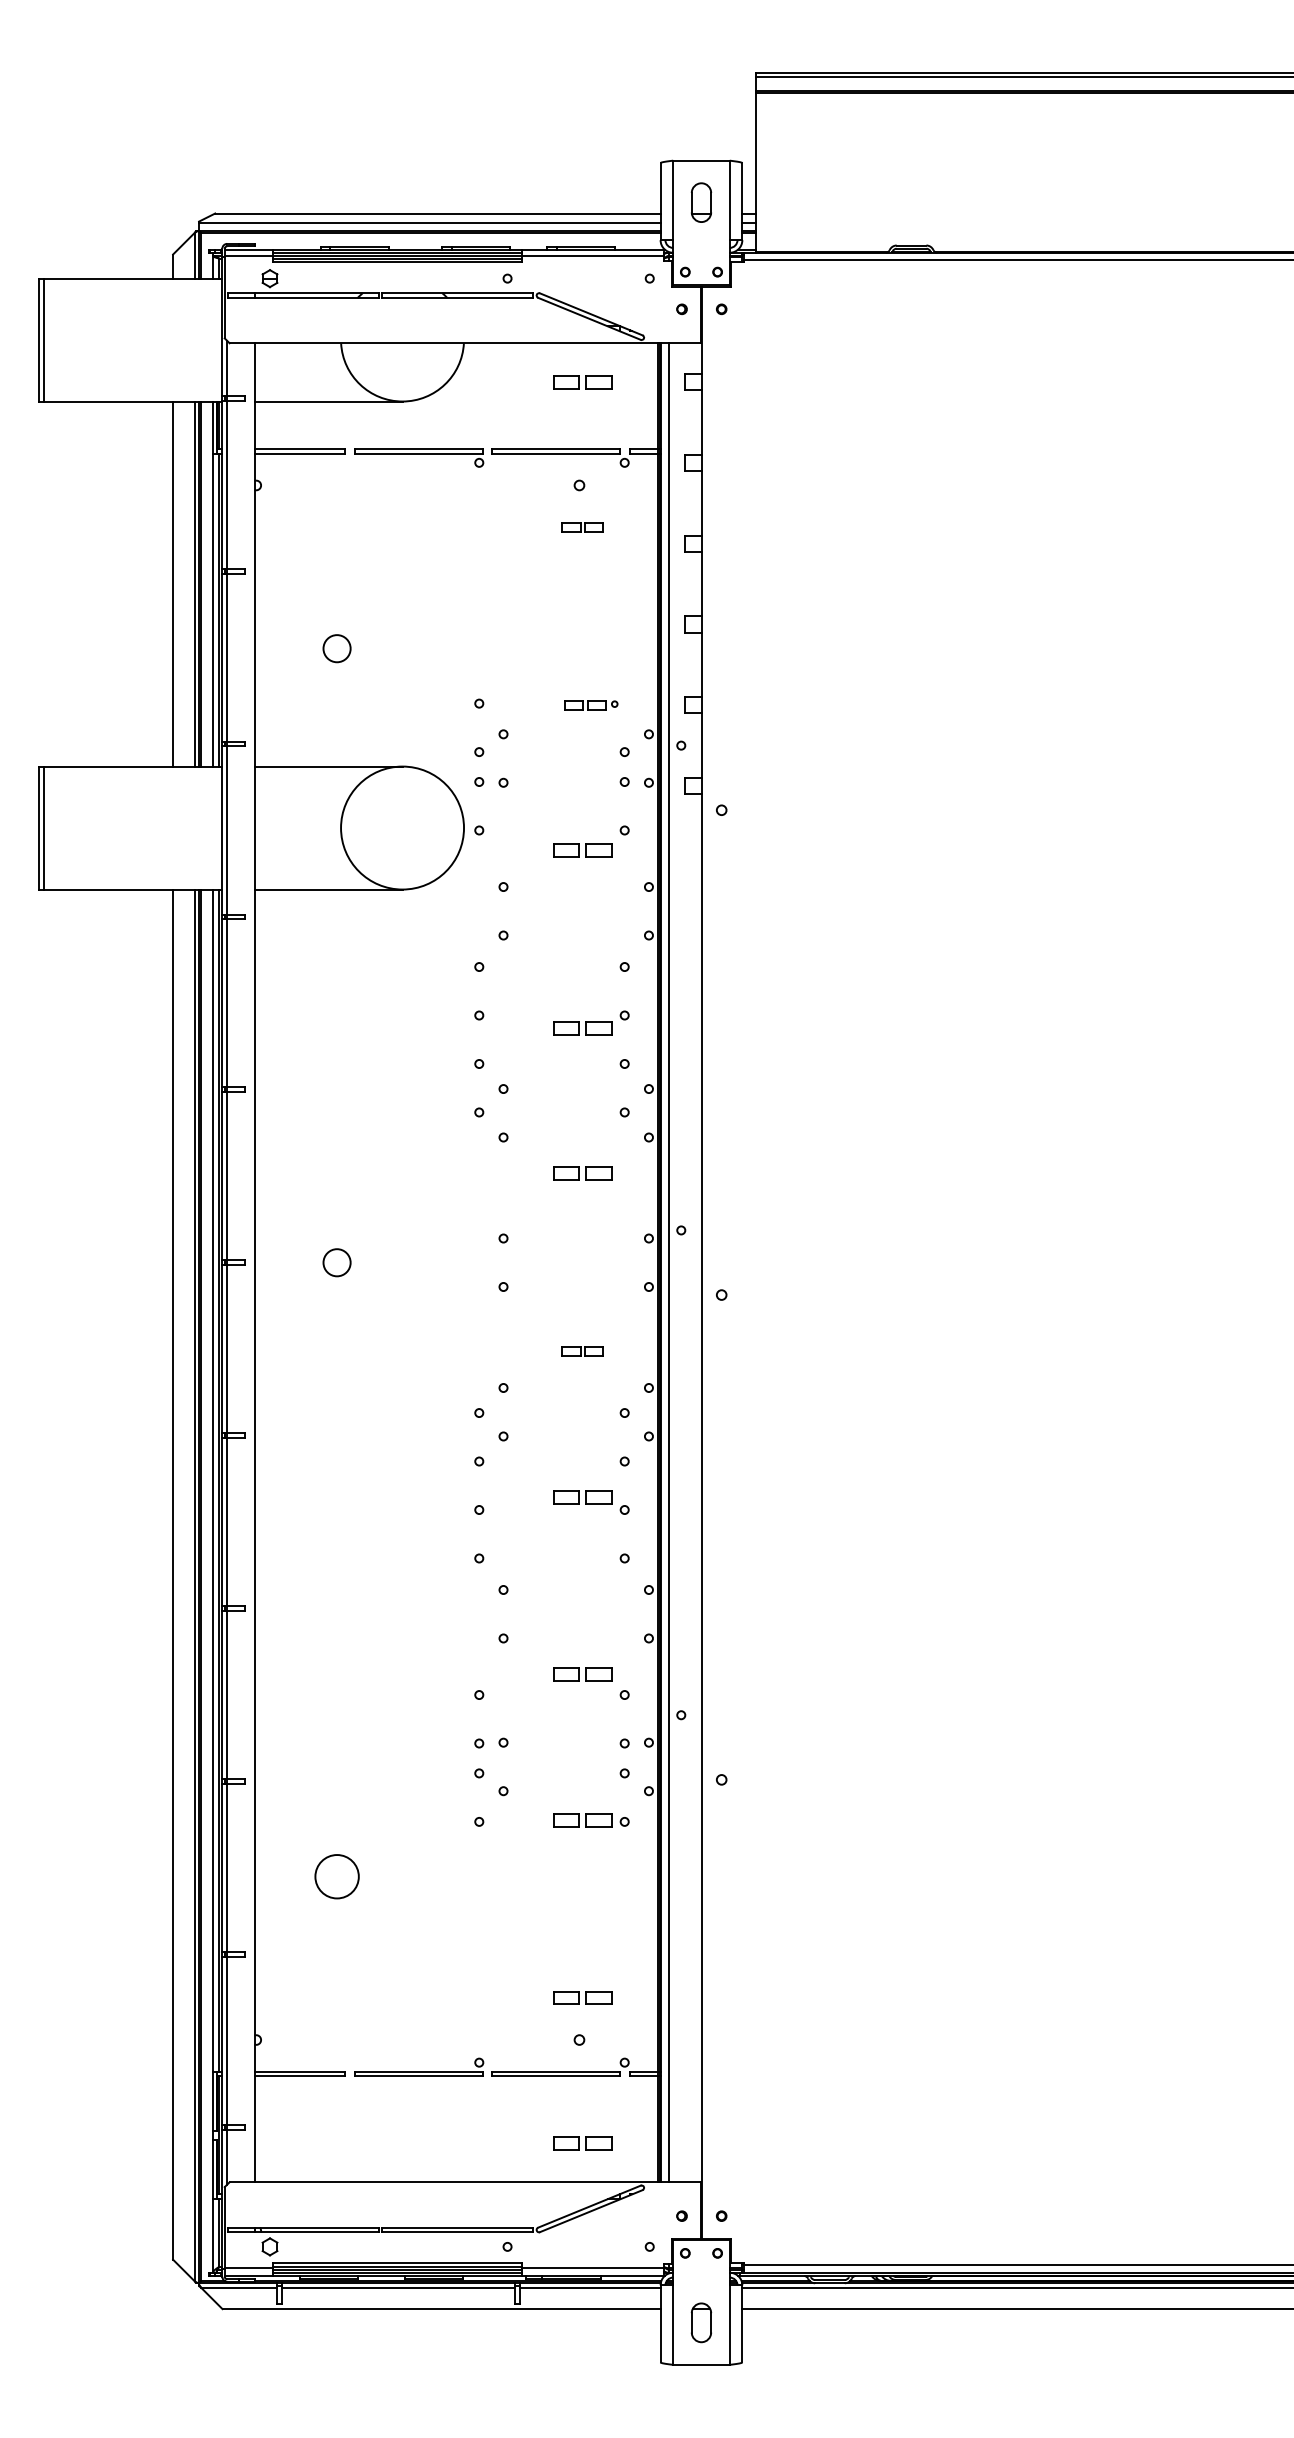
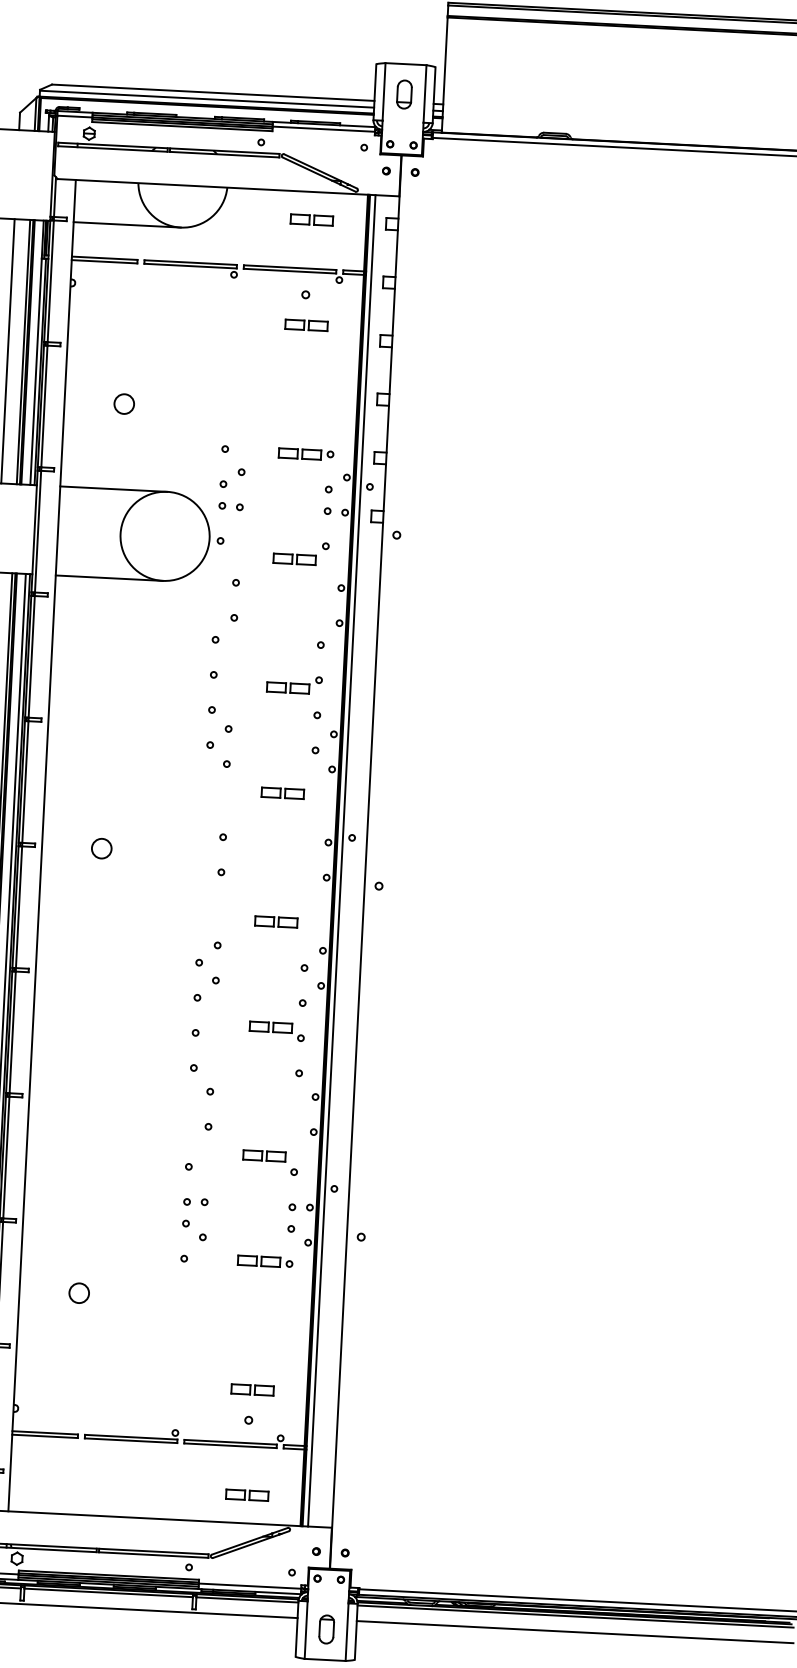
part: (582, 527) -> (306, 325), size x1.43
part: (591, 705) -> (306, 454), size x1.43
part: (582, 1351) -> (276, 921), size x1.43
circle: (336, 1876) -> (78, 1292), size x0.62

